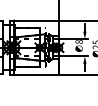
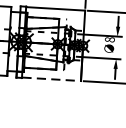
line: (37, 74) -> (52, 79), solid -> dashed

